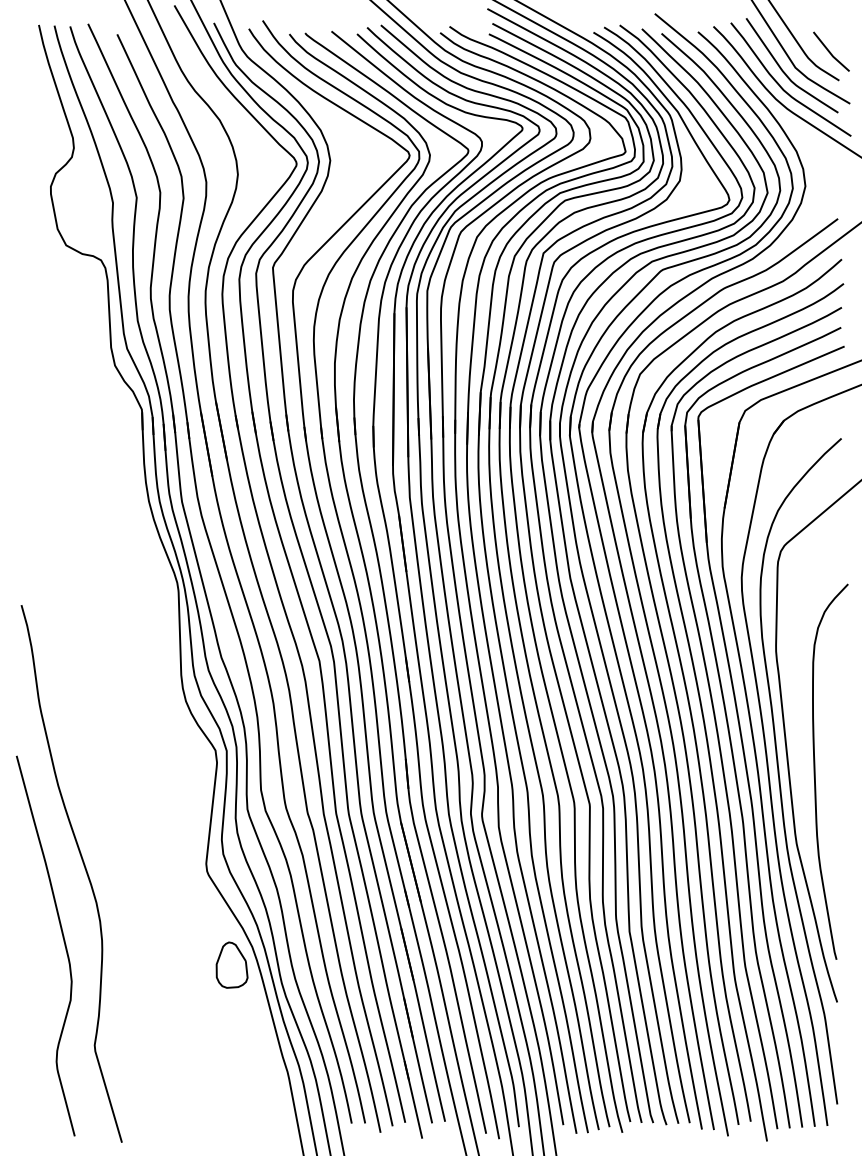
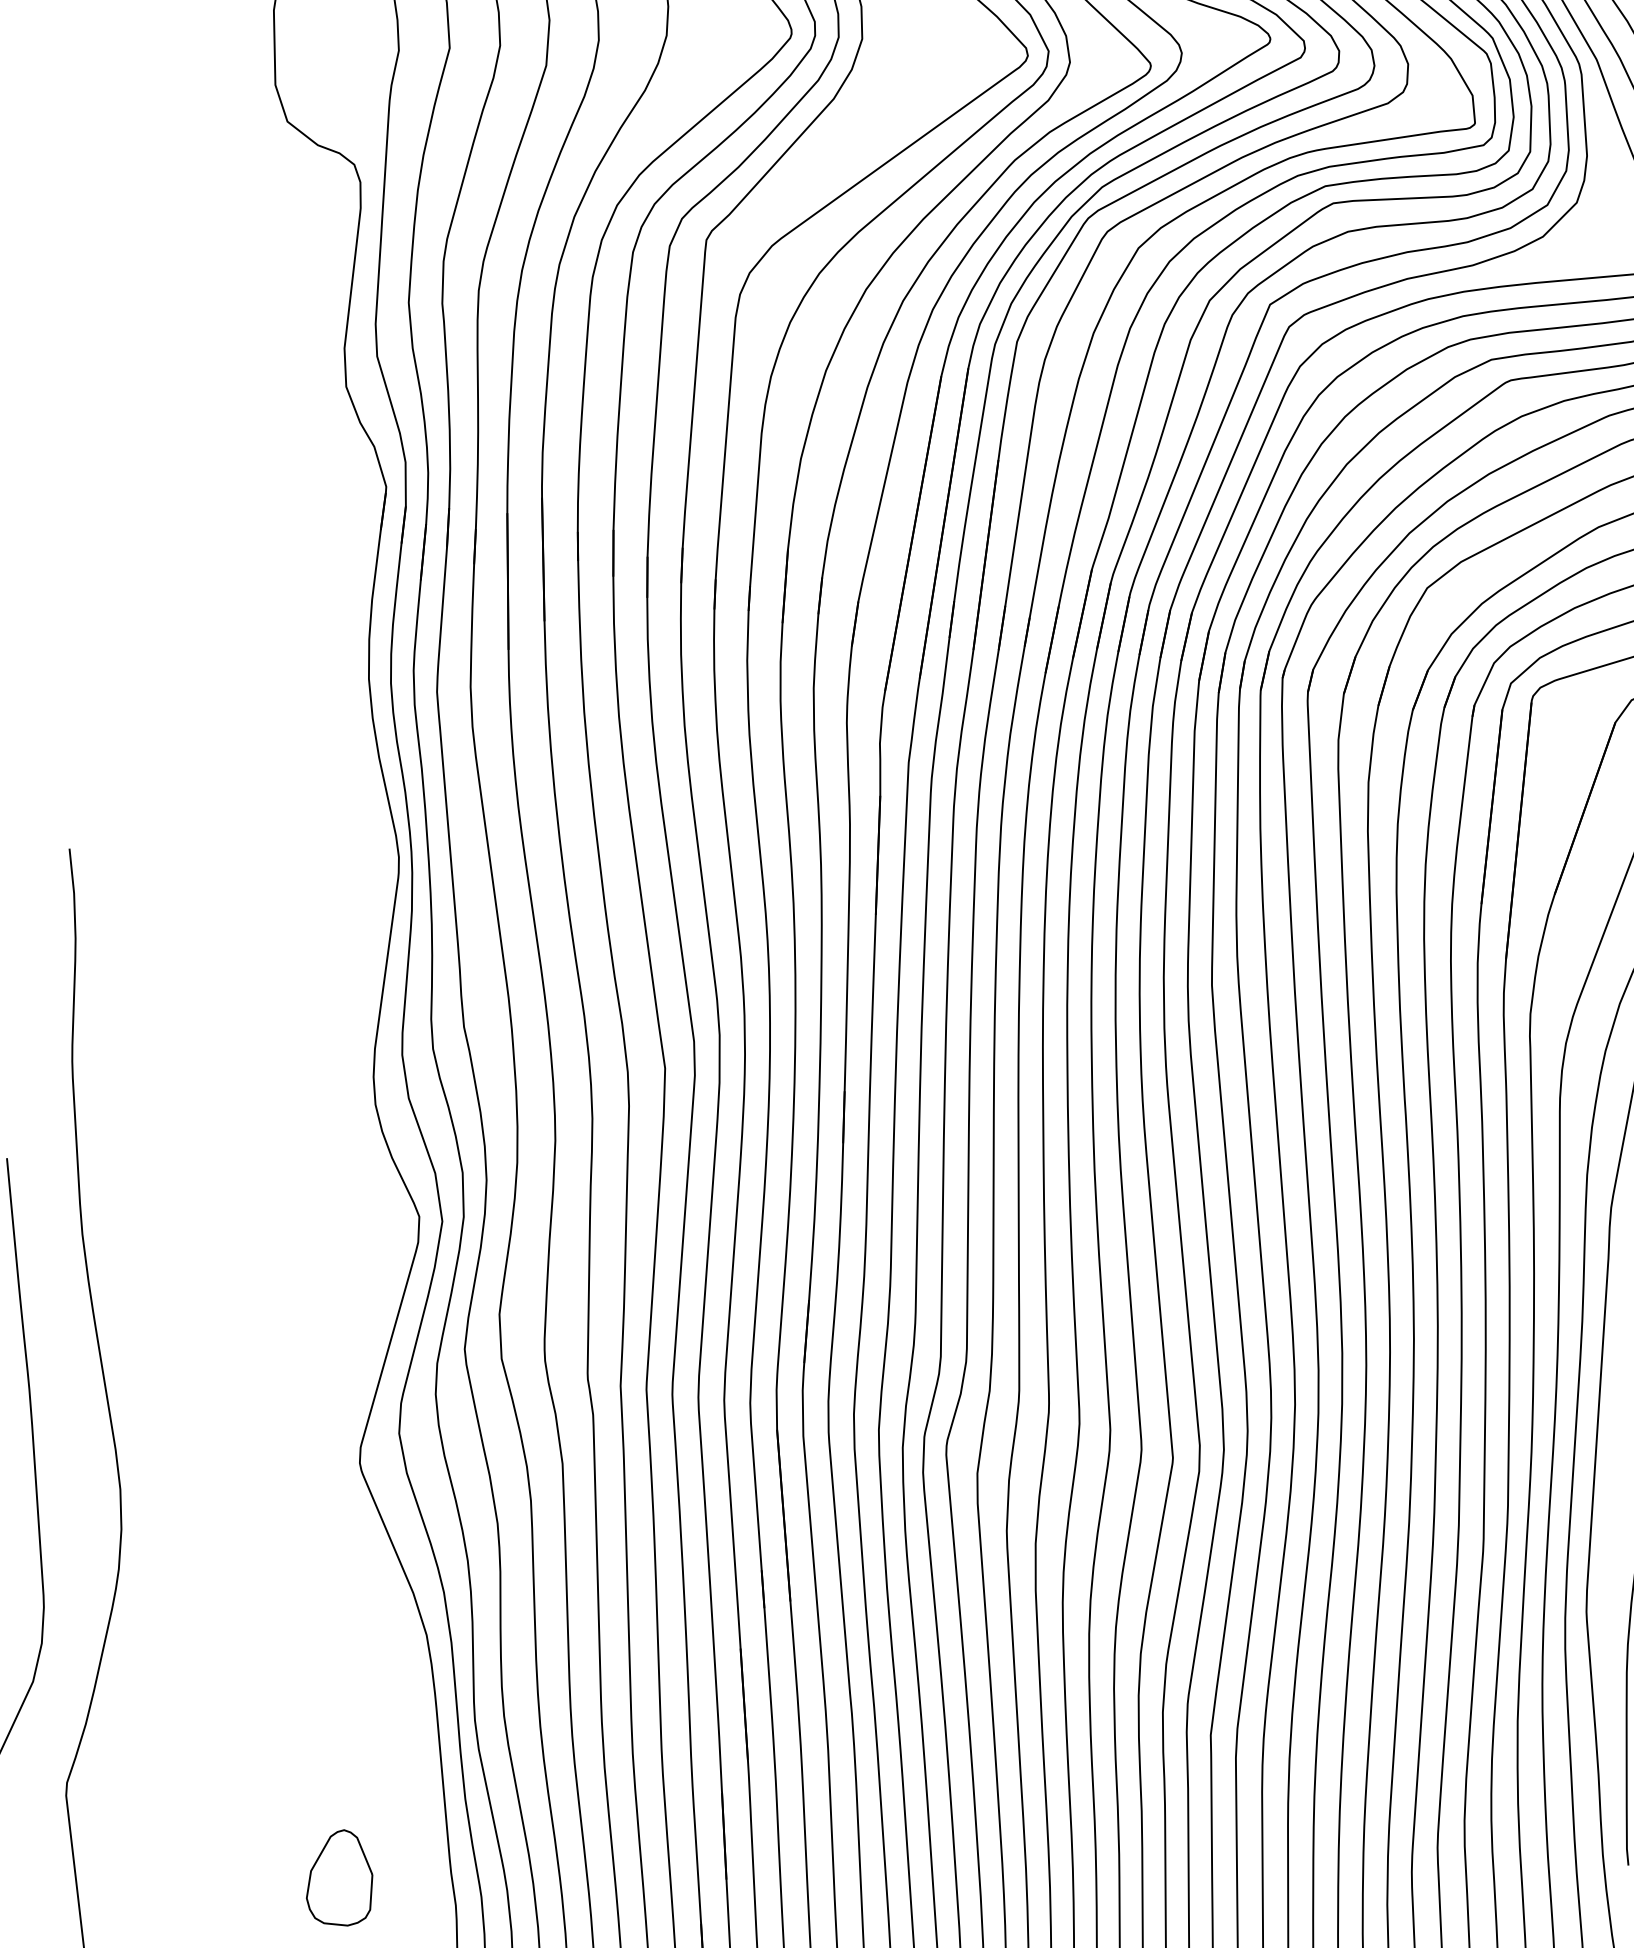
part: (231, 964) -> (341, 1876), moved

